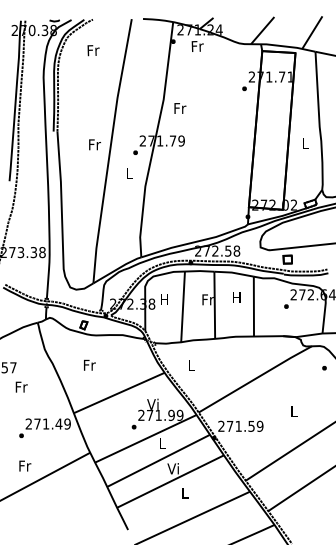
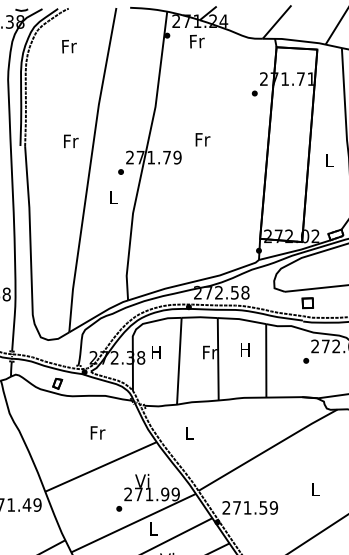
text: (180, 108) -> (203, 139), moved
text: (94, 144) -> (70, 141), moved
text: (89, 364) -> (97, 431), moved

